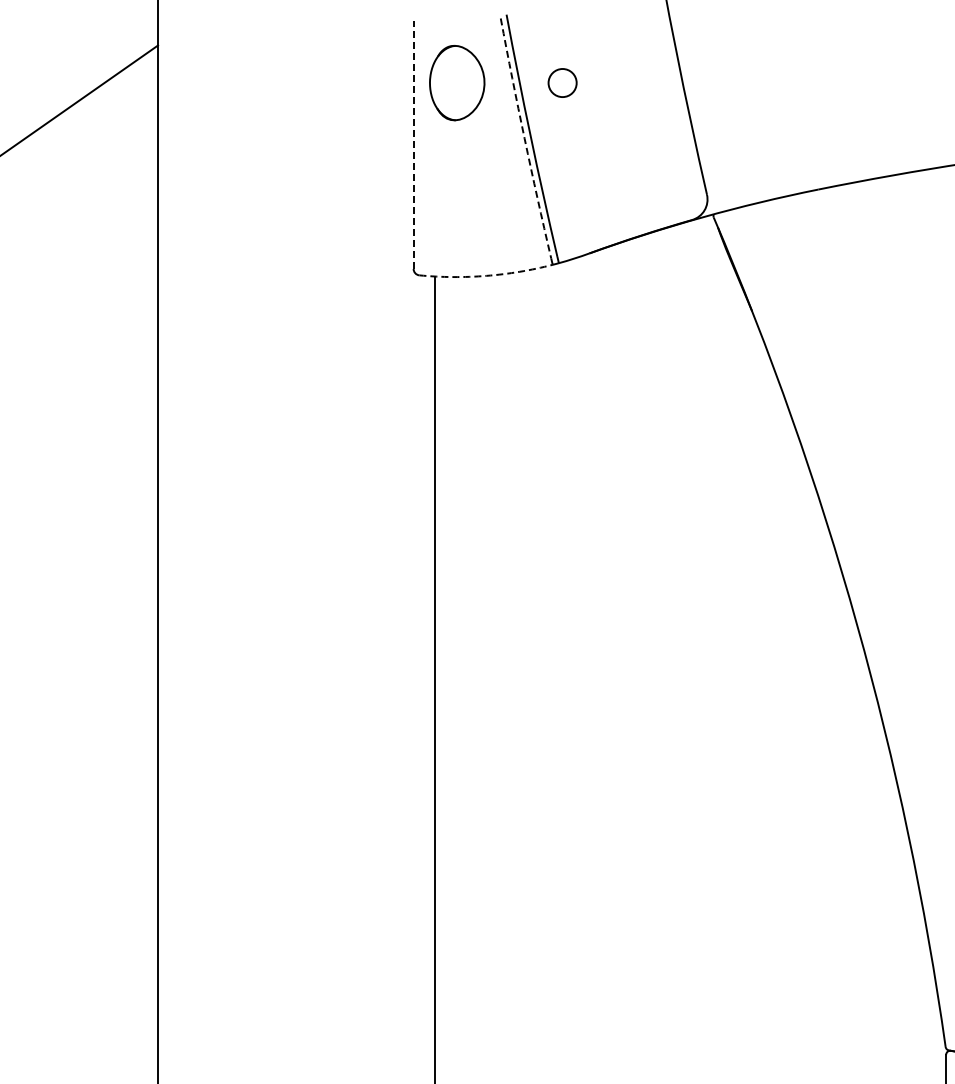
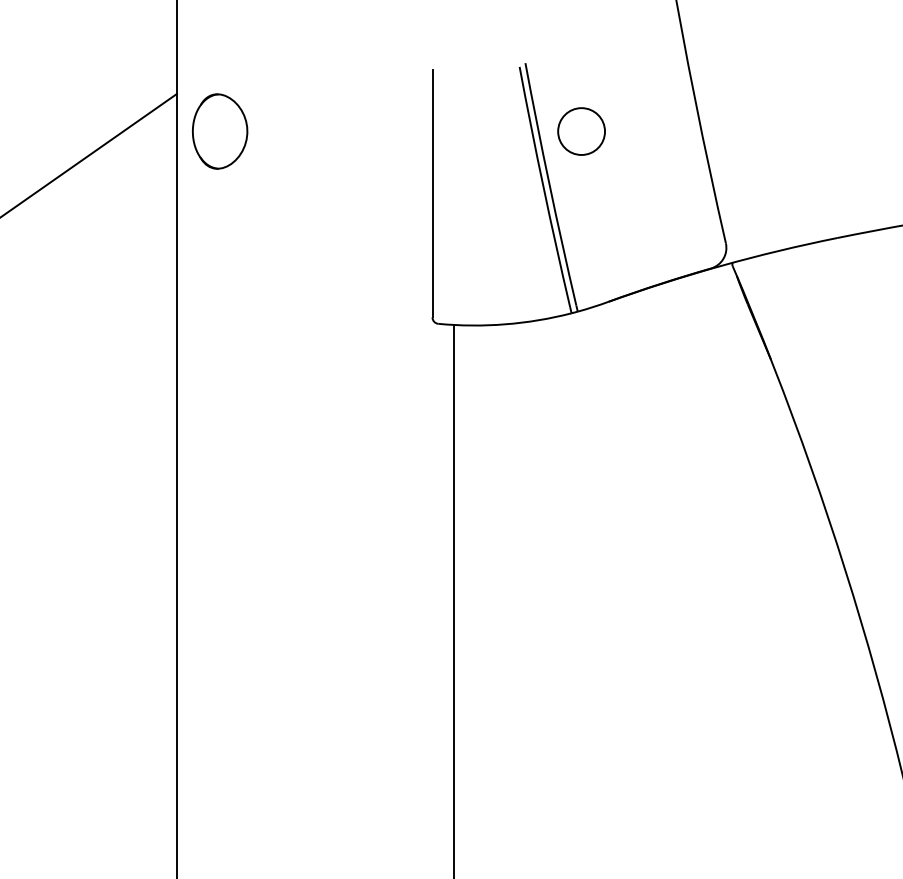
circle: (562, 82) -> (581, 130), size x1.67
part: (457, 83) -> (220, 131), moved
arc: (524, 138) -> (543, 186), dashed -> solid
line: (413, 145) -> (432, 193), dashed -> solid
arc: (486, 275) -> (505, 323), dashed -> solid

